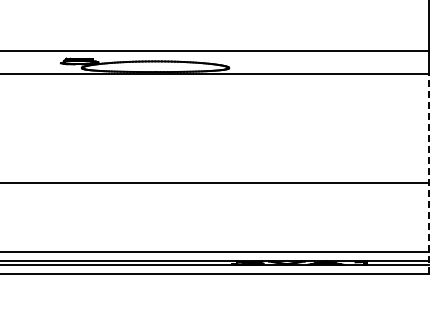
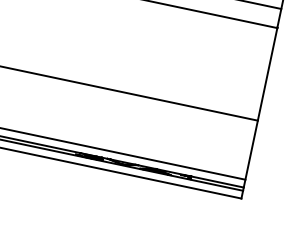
line: (429, 173) -> (259, 112), dashed -> solid

